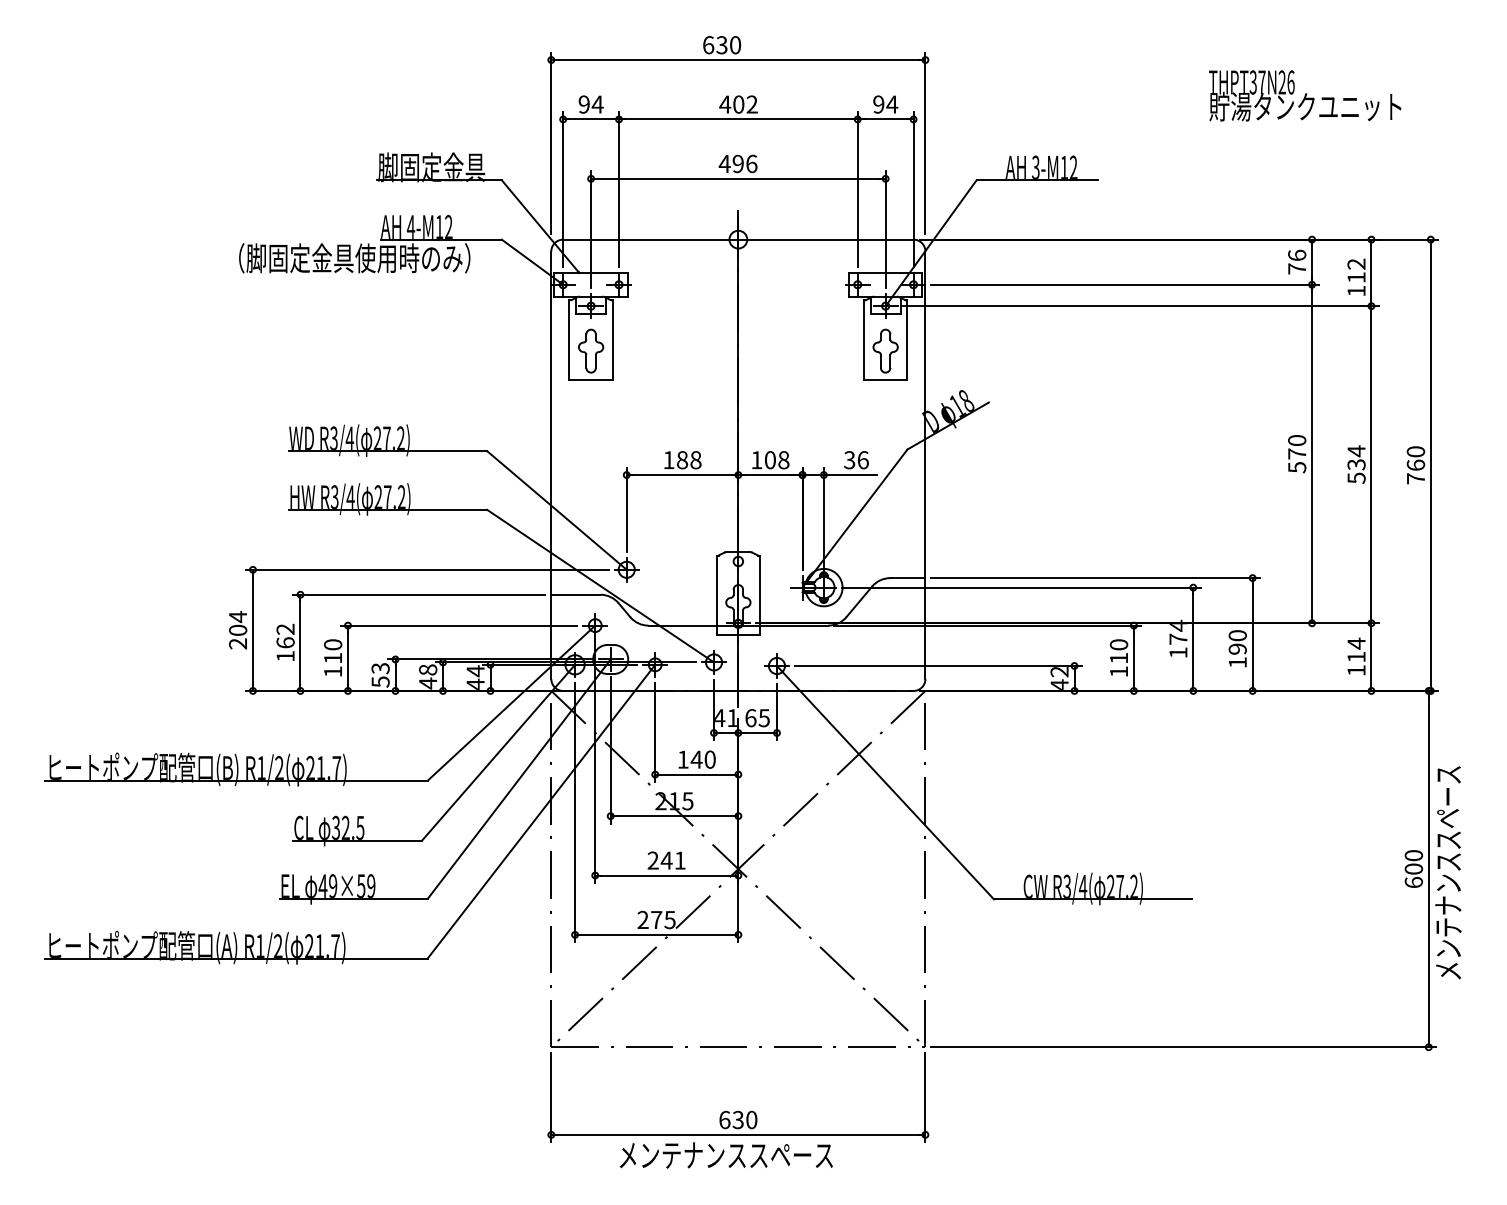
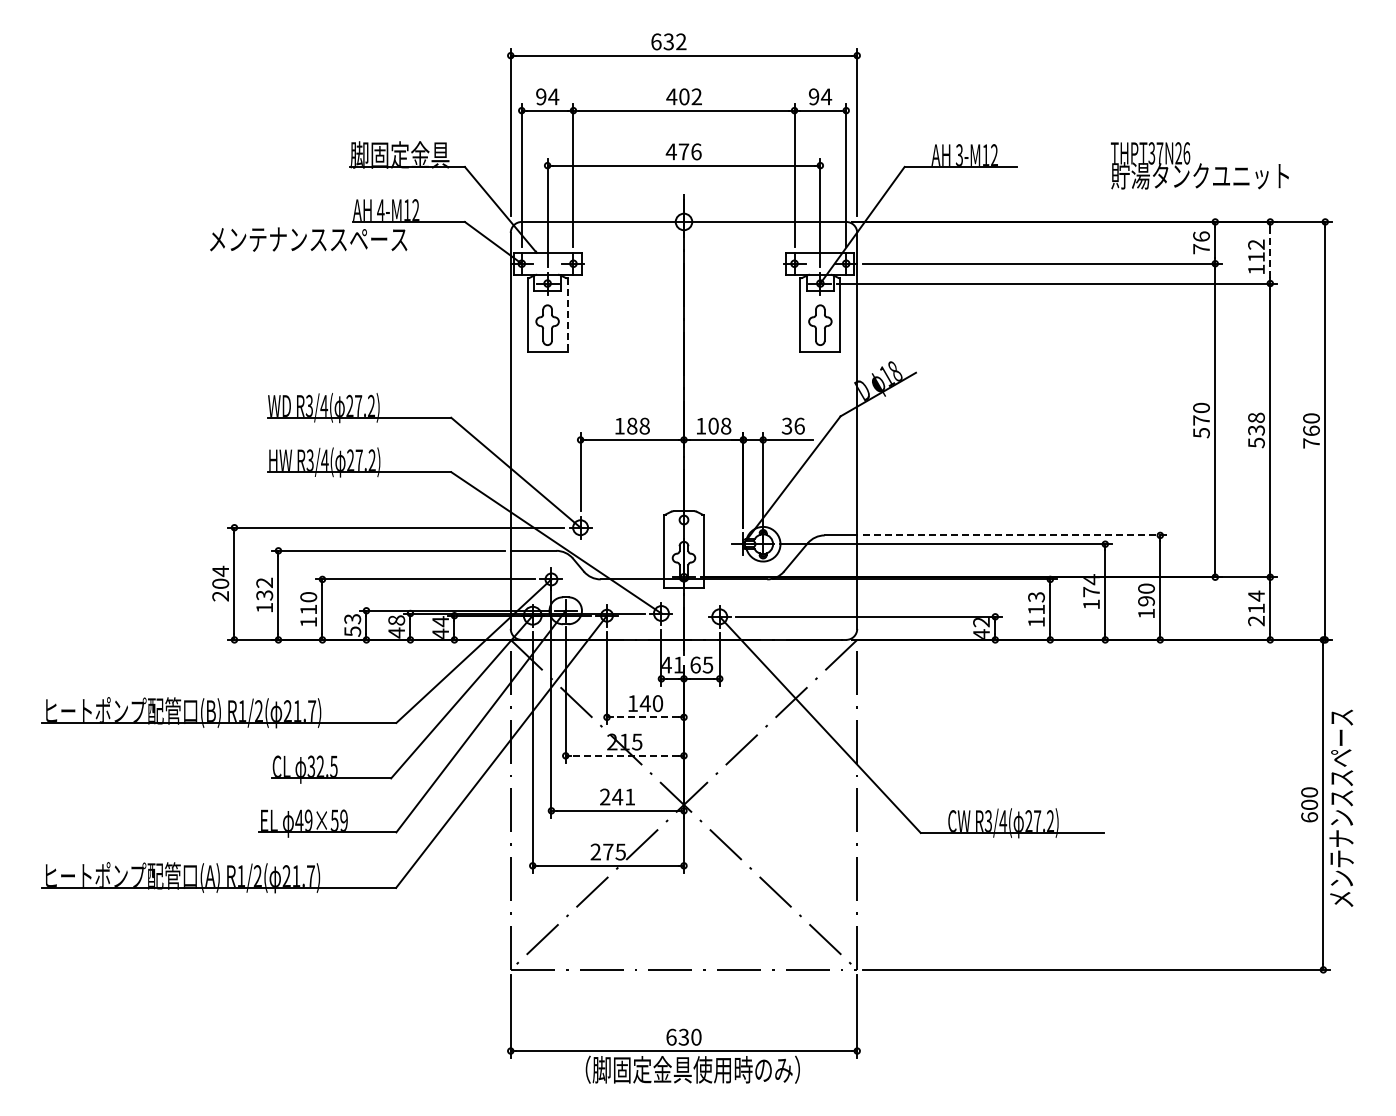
text: (735, 44) -> (681, 41), 630 -> 632
text: (1304, 95) -> (1199, 165), moved
text: (737, 163) -> (683, 151), 496 -> 476
text: (348, 258) -> (322, 239), （脚固定金具使用時のみ） -> メンテナンススペース
line: (1371, 272) -> (1270, 252), solid -> dashed
line: (612, 339) -> (567, 314), solid -> dashed
text: (1356, 450) -> (1256, 417), 534 -> 538
line: (1096, 578) -> (1015, 535), solid -> dashed
text: (285, 642) -> (264, 595), 162 -> 132
text: (1119, 645) -> (1036, 597), 110 -> 113
text: (1356, 671) -> (1256, 621), 114 -> 214
line: (696, 774) -> (645, 717), solid -> dashed
line: (674, 815) -> (624, 755), solid -> dashed
text: (741, 1154) -> (686, 1069), メンテナンススペース -> （脚固定金具使用時のみ）

